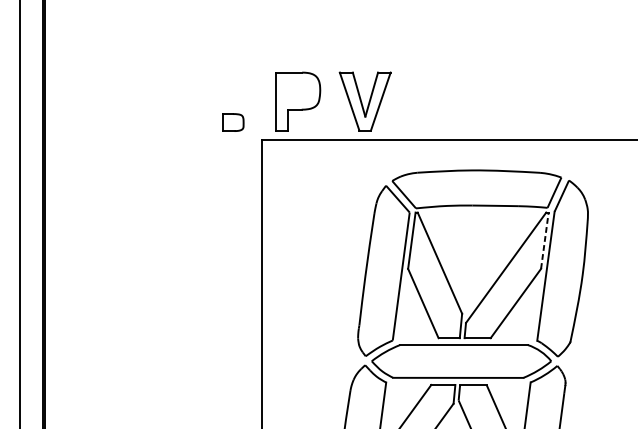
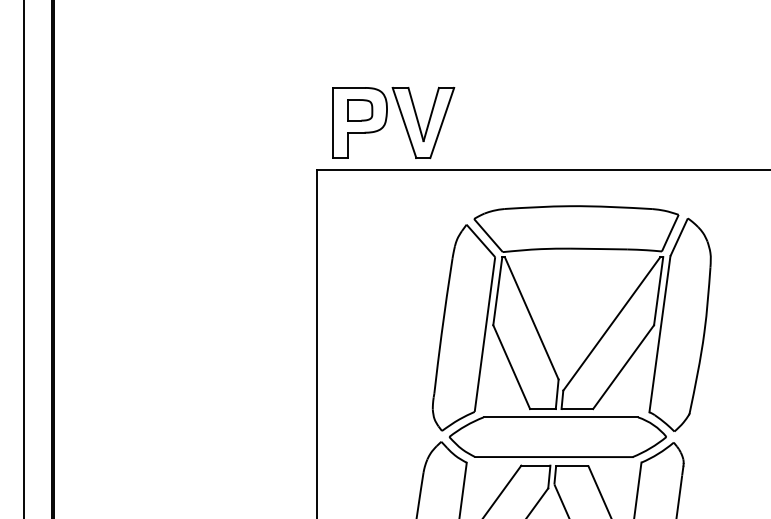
part: (365, 101) -> (423, 122), moved
part: (233, 122) -> (360, 110), moved
line: (544, 240) -> (658, 290), dashed -> solid

